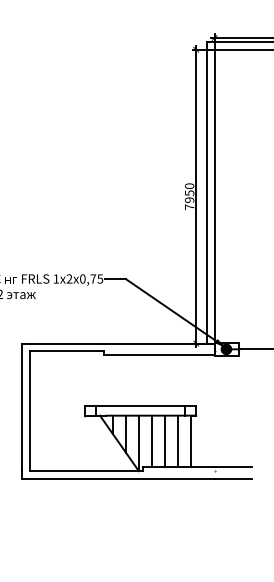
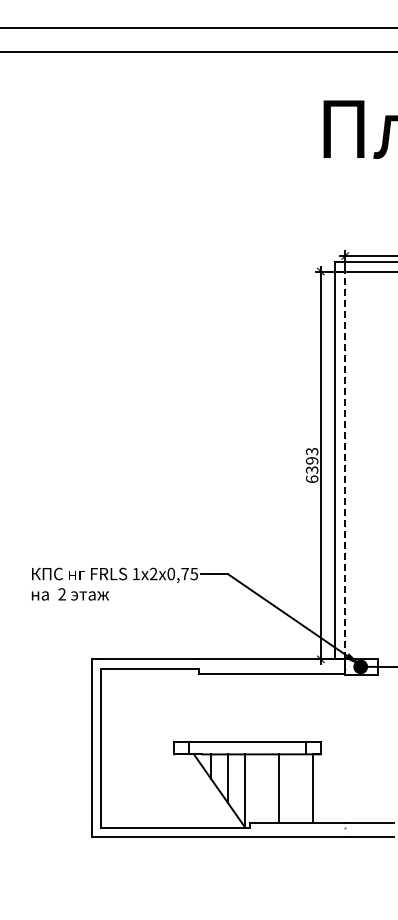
text: (189, 195) -> (311, 464), 7950 -> 6393
line: (214, 196) -> (345, 465), solid -> dashed
line: (151, 441) -> (262, 788), removed
line: (177, 441) -> (296, 788), removed

